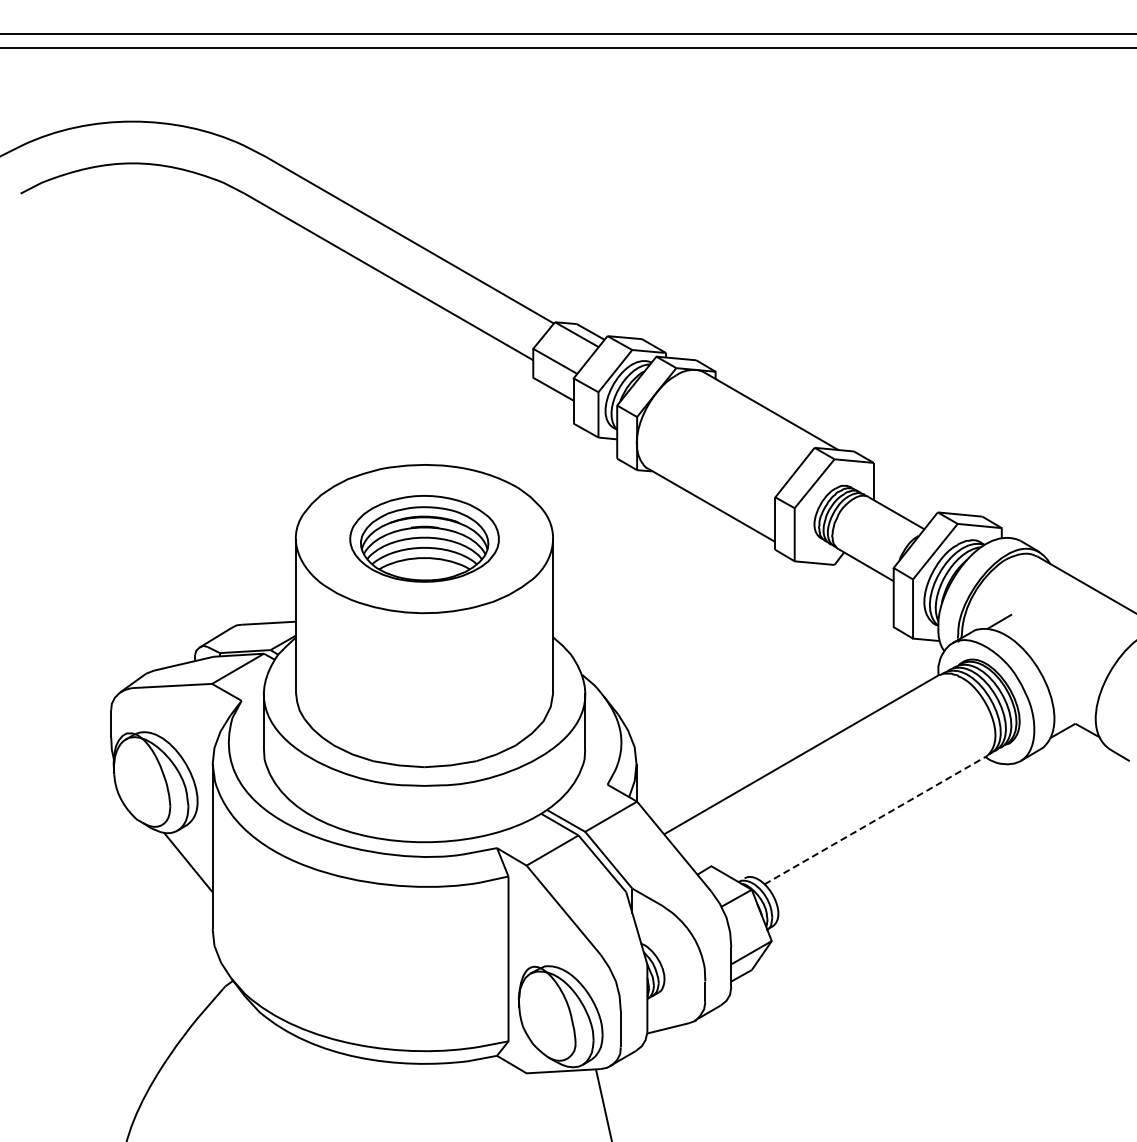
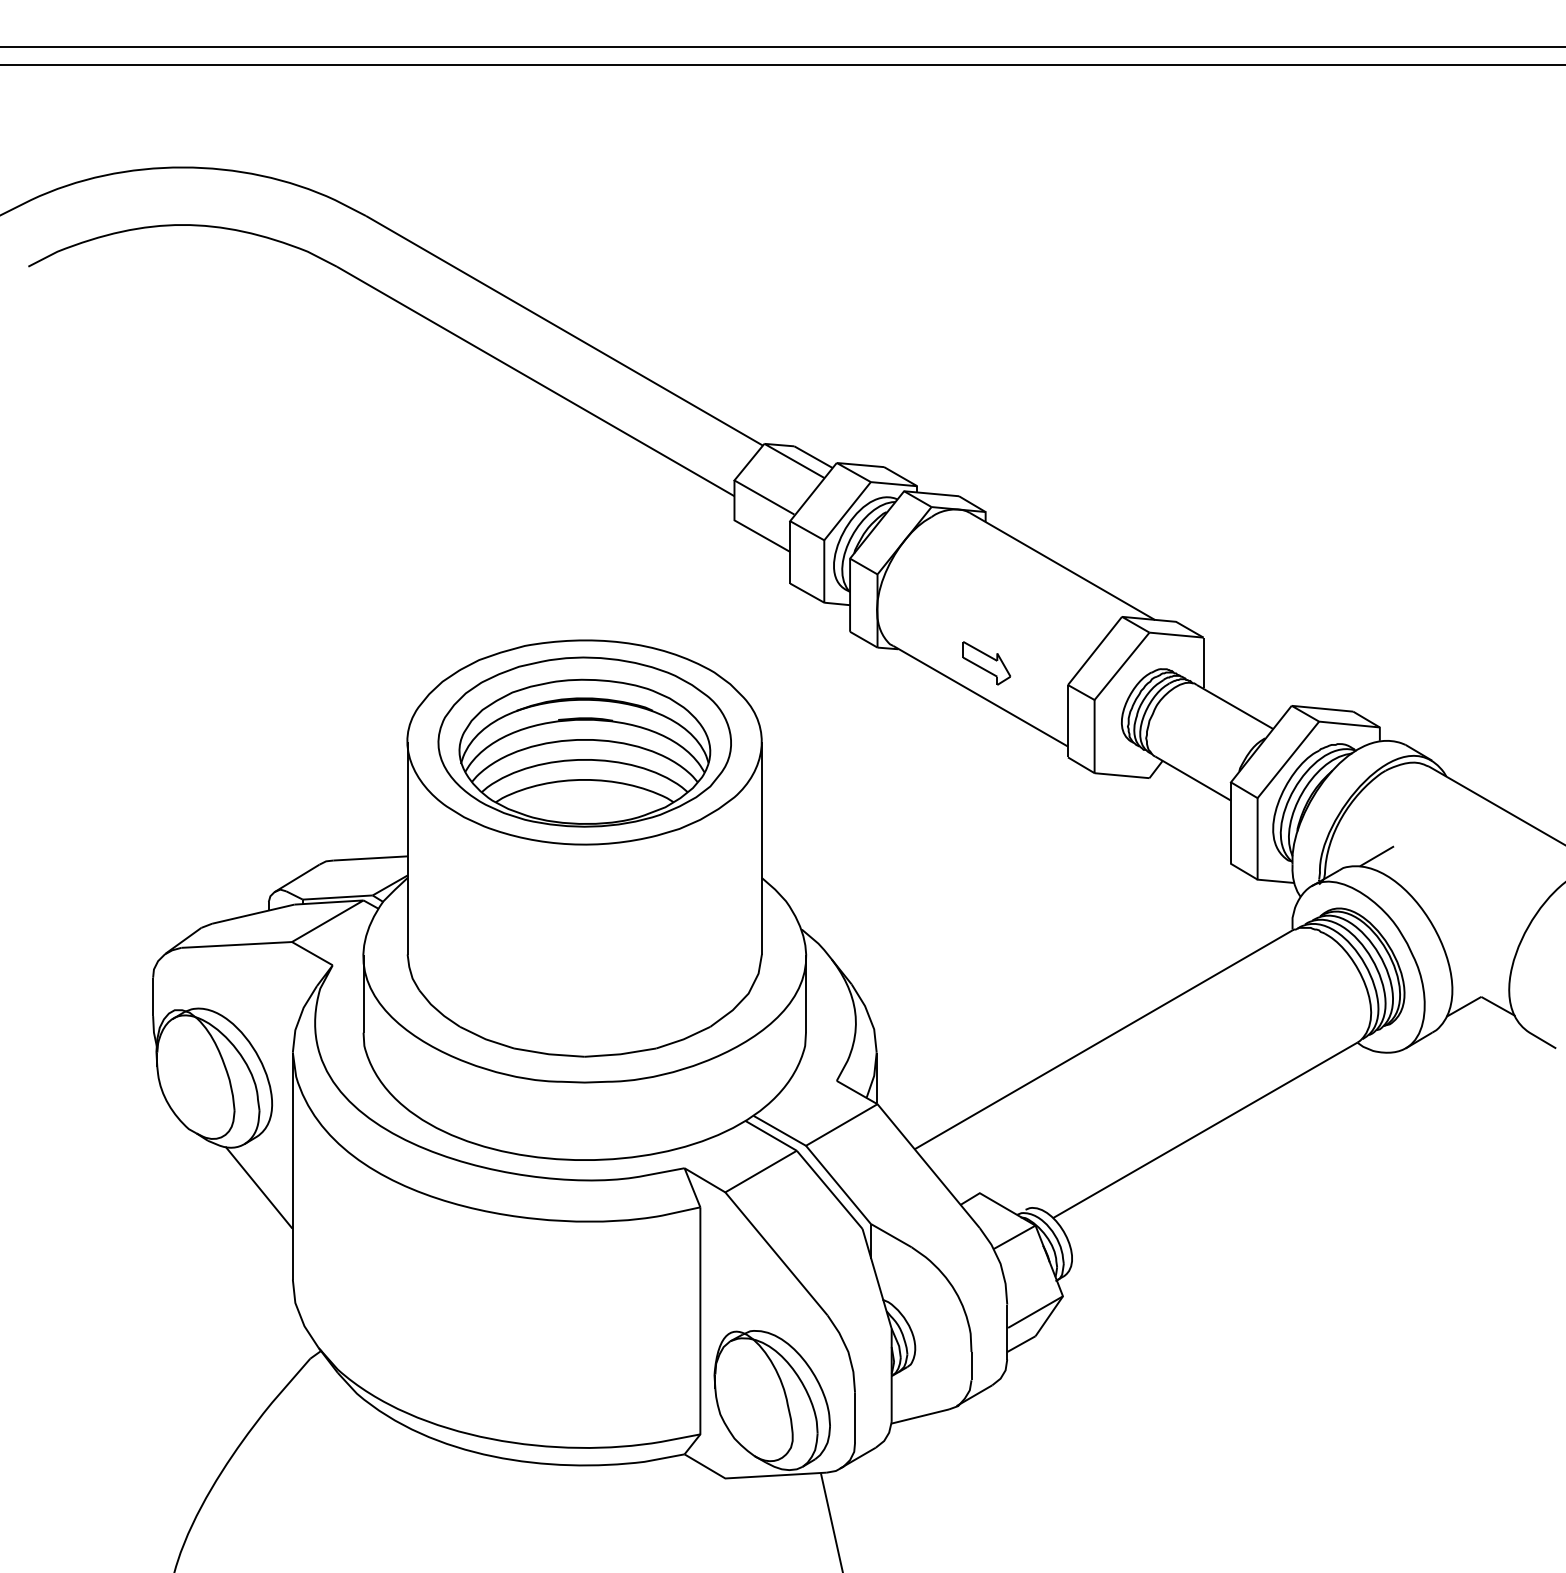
part: (716, 481) -> (986, 663), added
part: (424, 538) -> (584, 741), size x1.43
line: (875, 820) -> (1205, 1130), dashed -> solid

